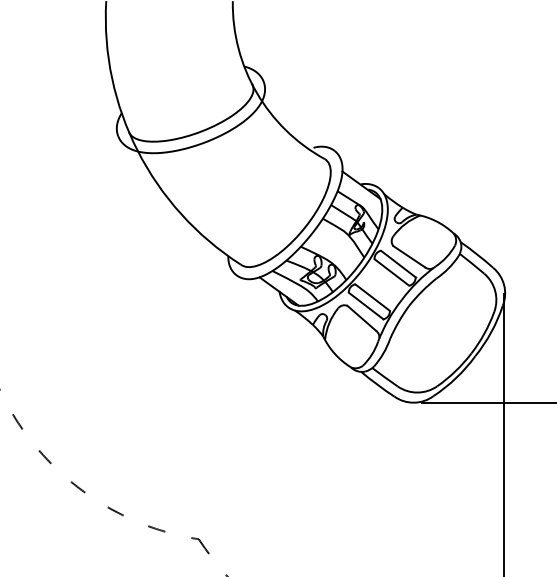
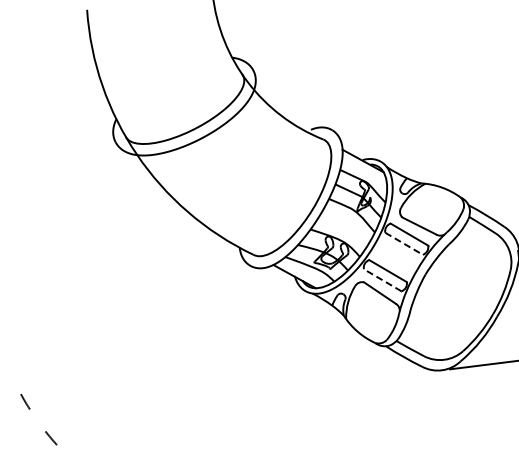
line: (391, 272) -> (403, 243), solid -> dashed
line: (366, 306) -> (383, 280), solid -> dashed

